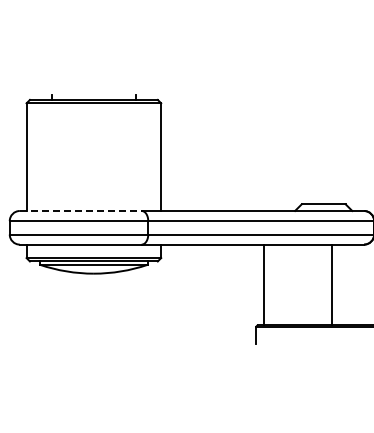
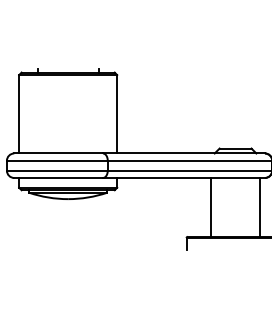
line: (80, 210) -> (58, 153), dashed -> solid
line: (264, 284) -> (211, 207), moved
line: (332, 284) -> (260, 207), moved

